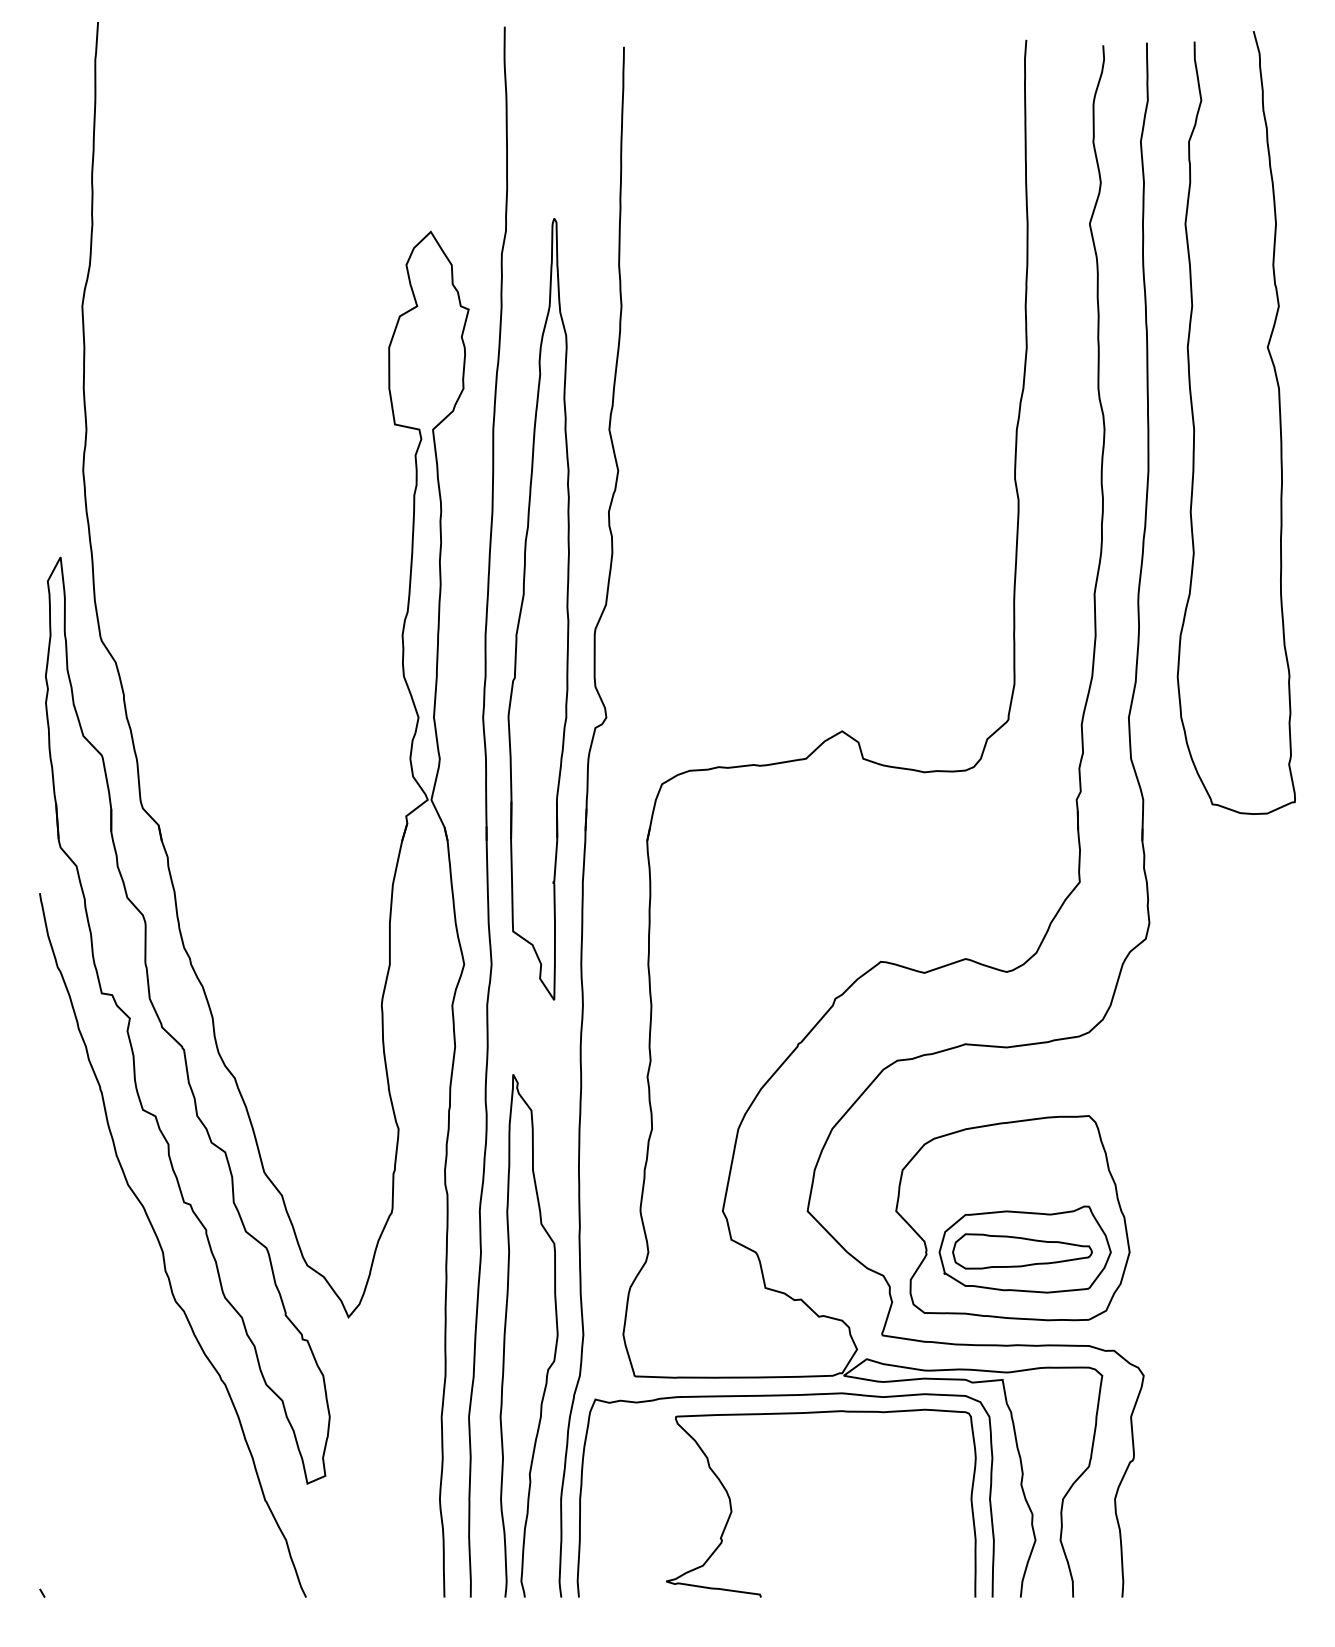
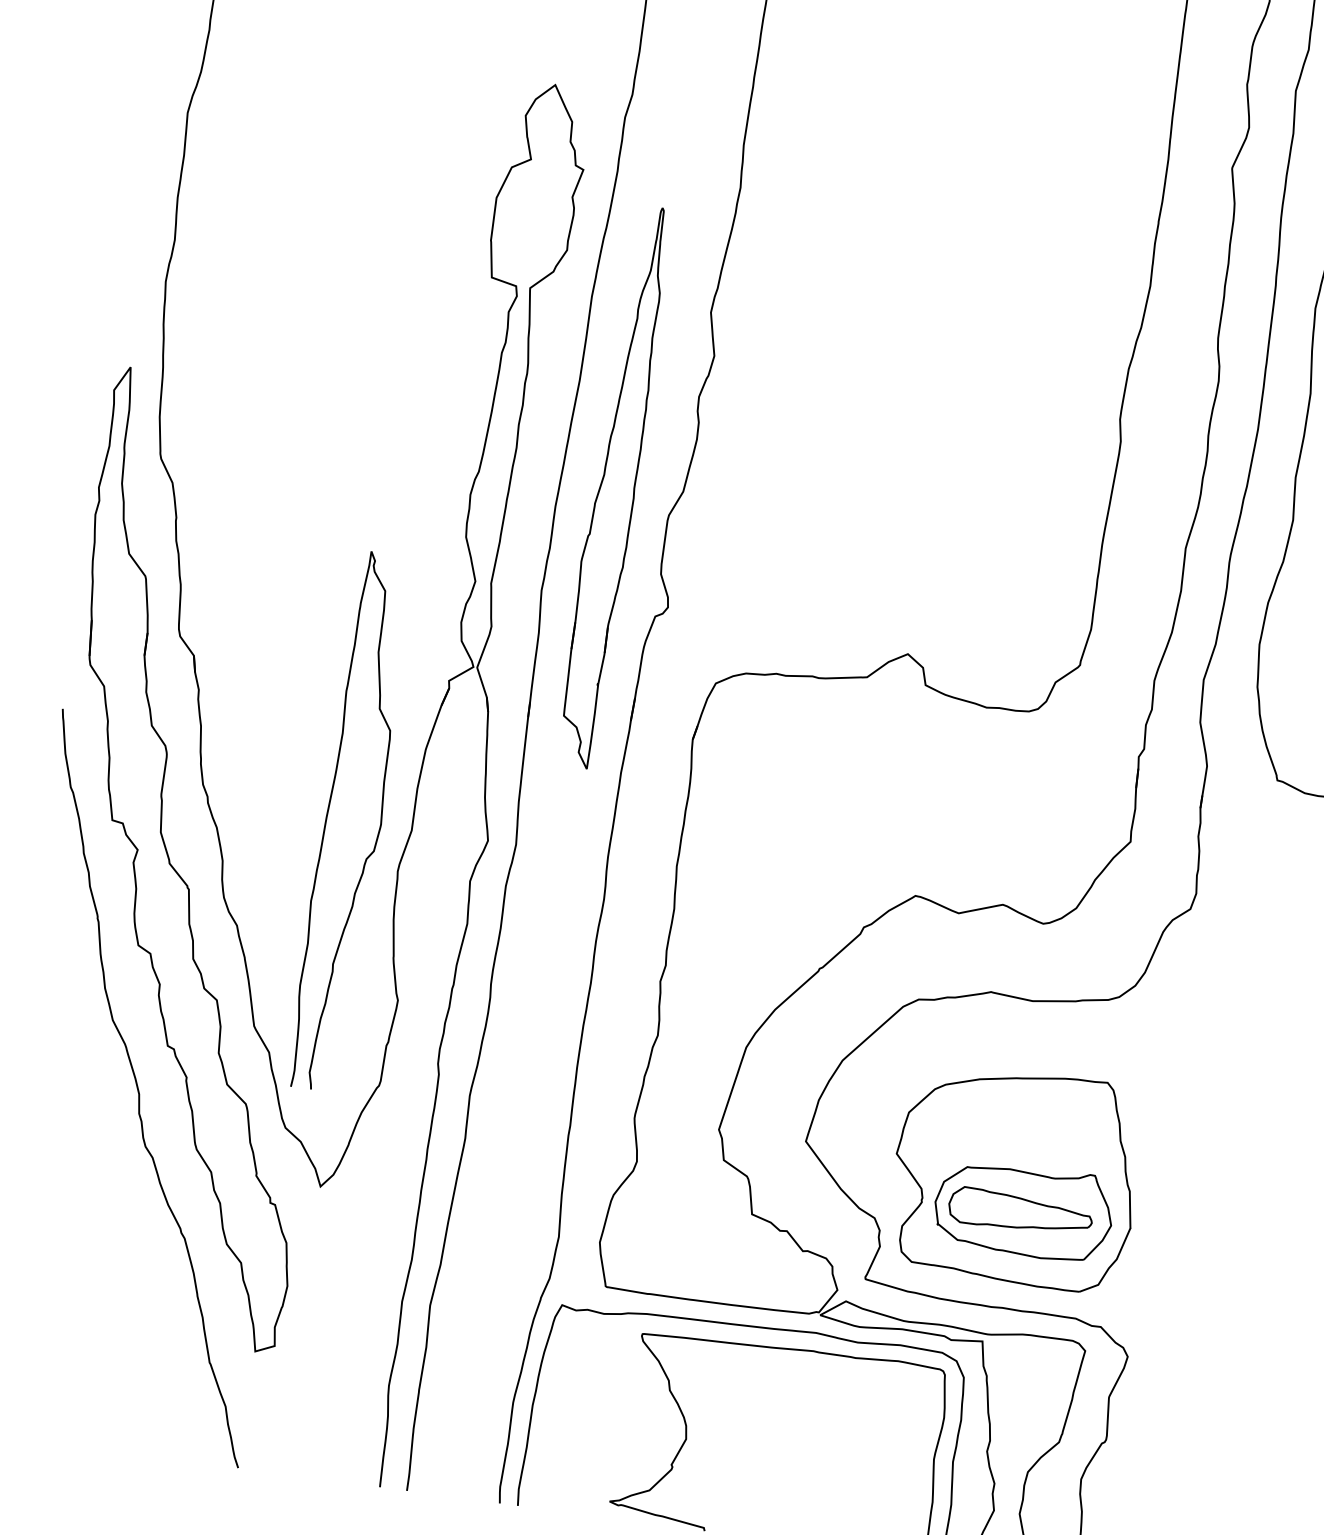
part: (538, 609) -> (613, 487), size x0.7
curve: (505, 1335) -> (327, 818), moved

